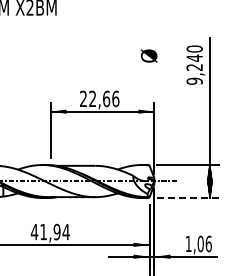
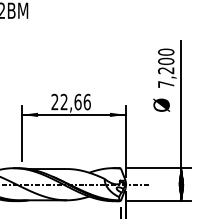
text: (148, 55) -> (161, 104), moved
text: (194, 69) -> (166, 72), 9,240 -> 7,200
line: (188, 198) -> (160, 201), dashed -> solid

